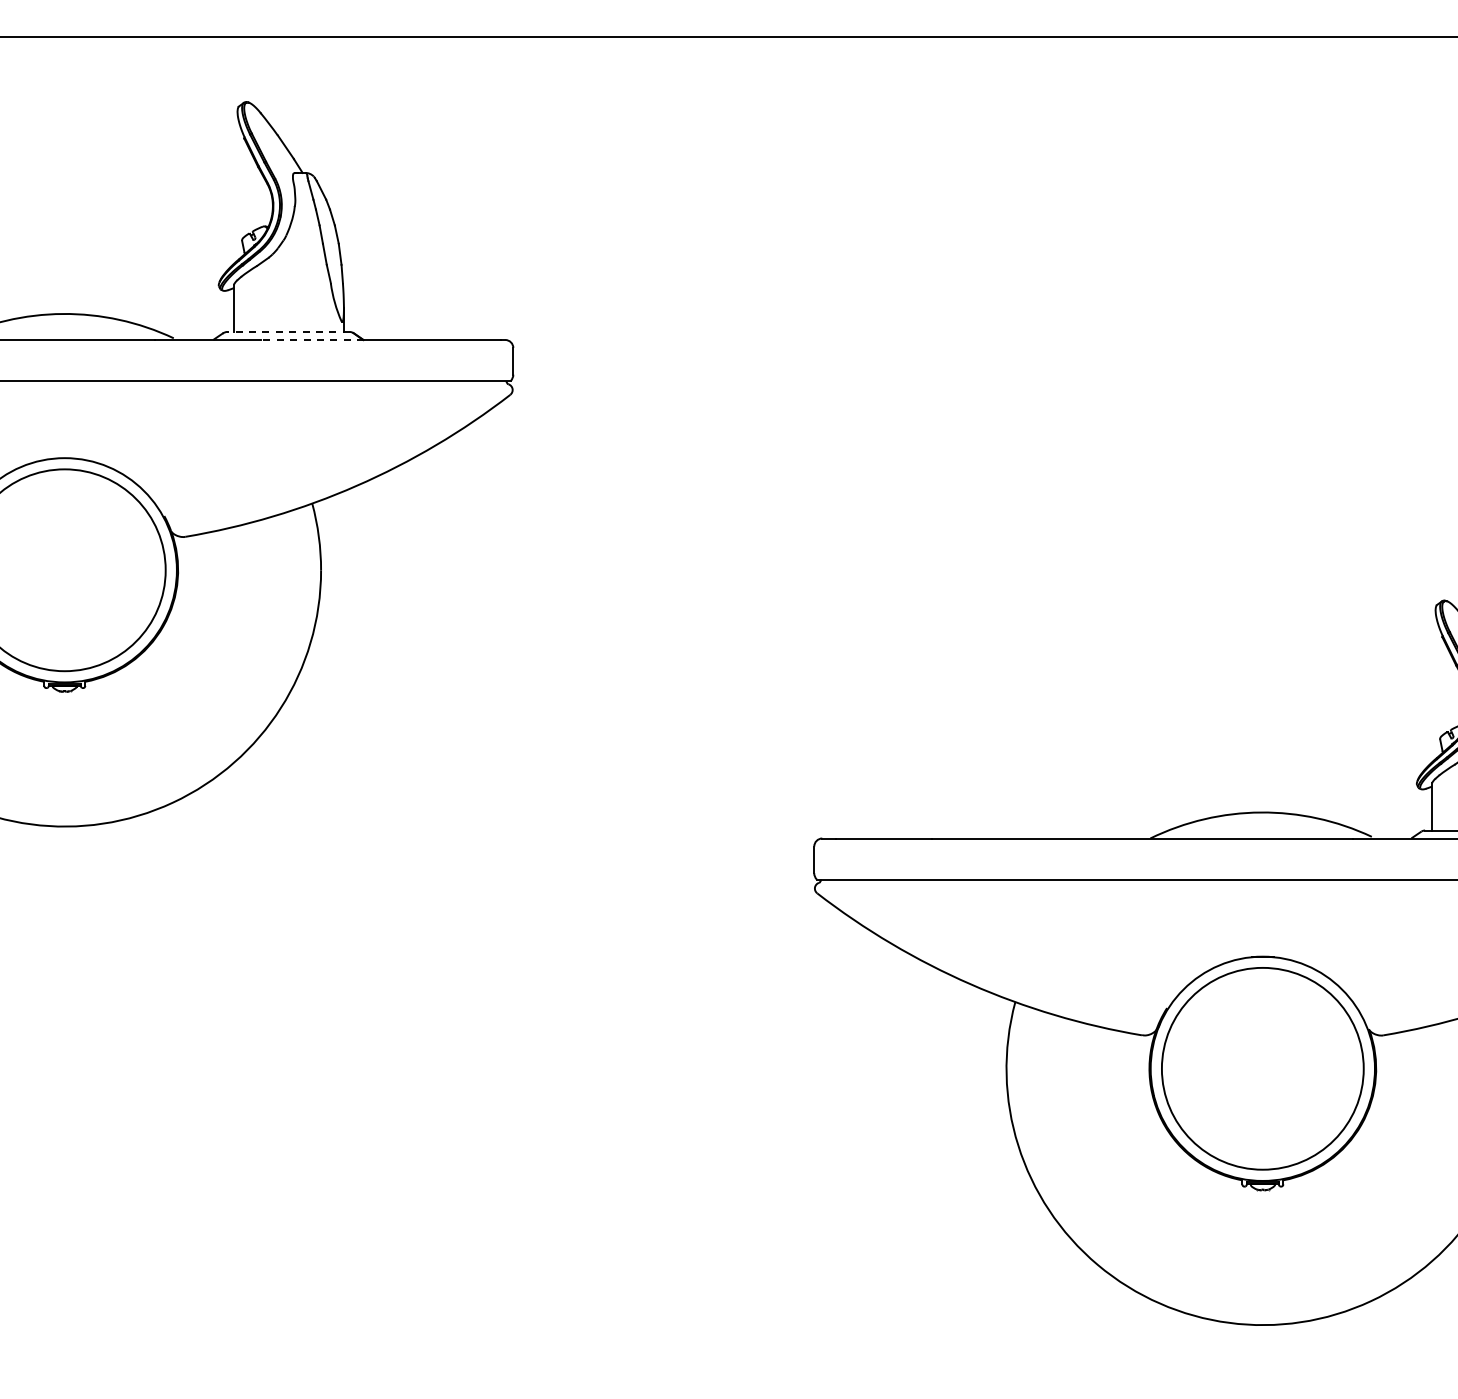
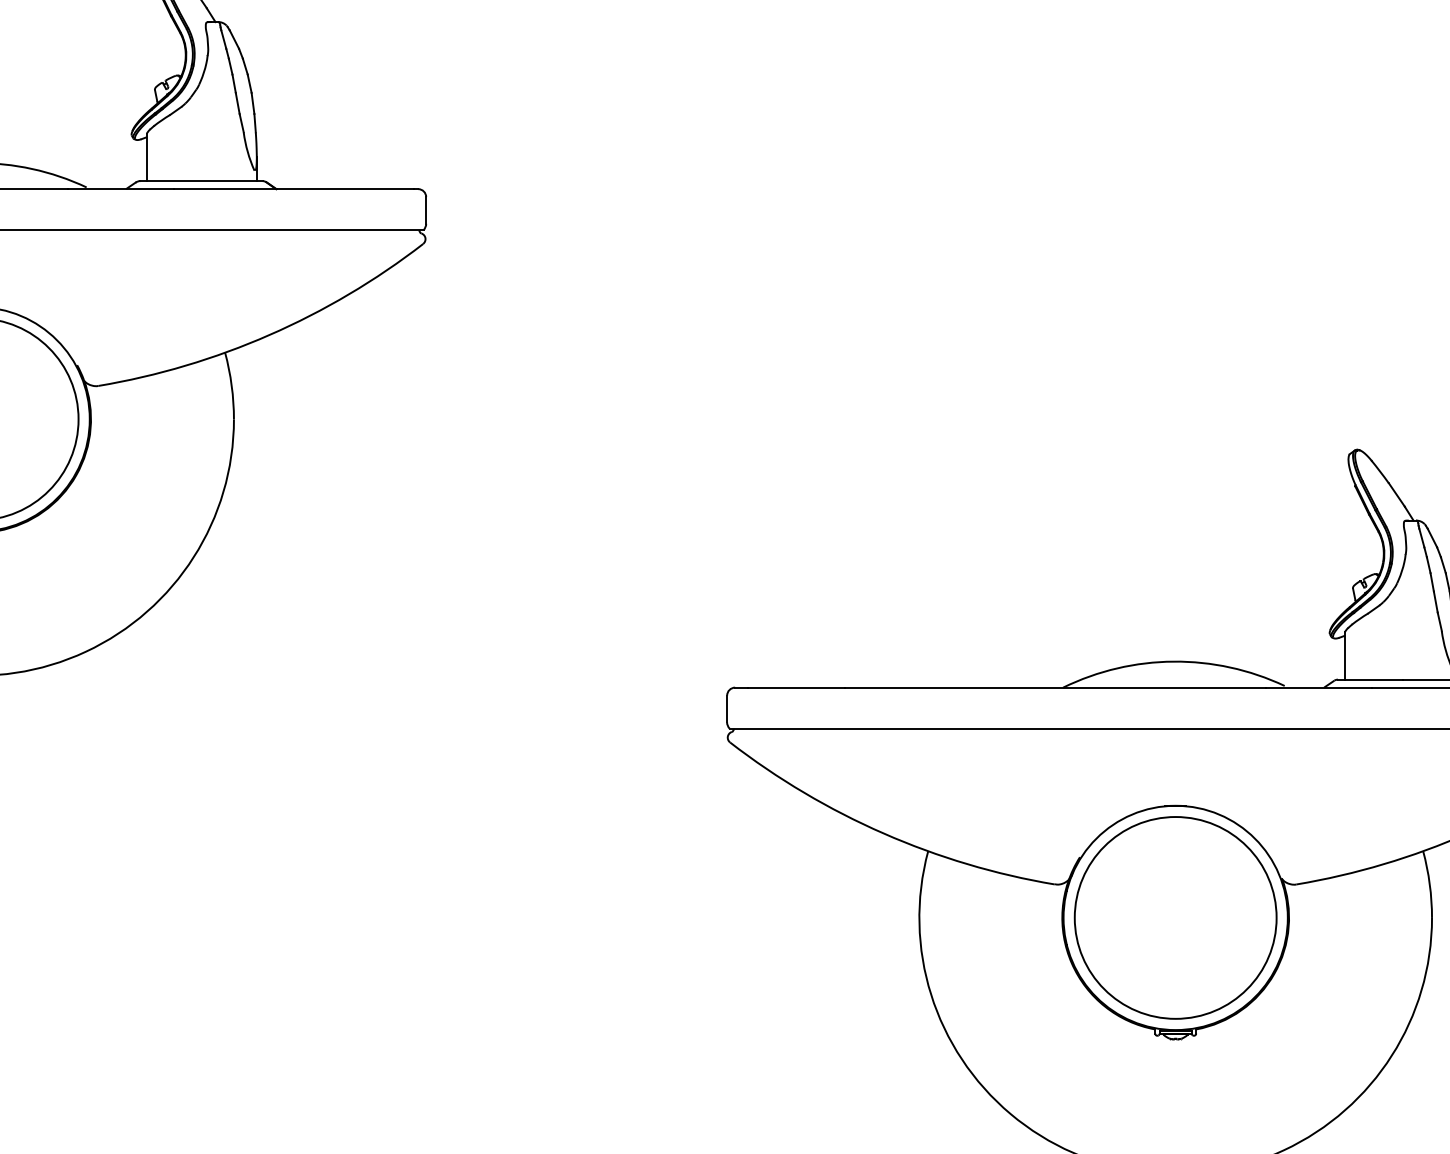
line: (288, 331) -> (201, 180), dashed -> solid
line: (312, 339) -> (225, 188), dashed -> solid

